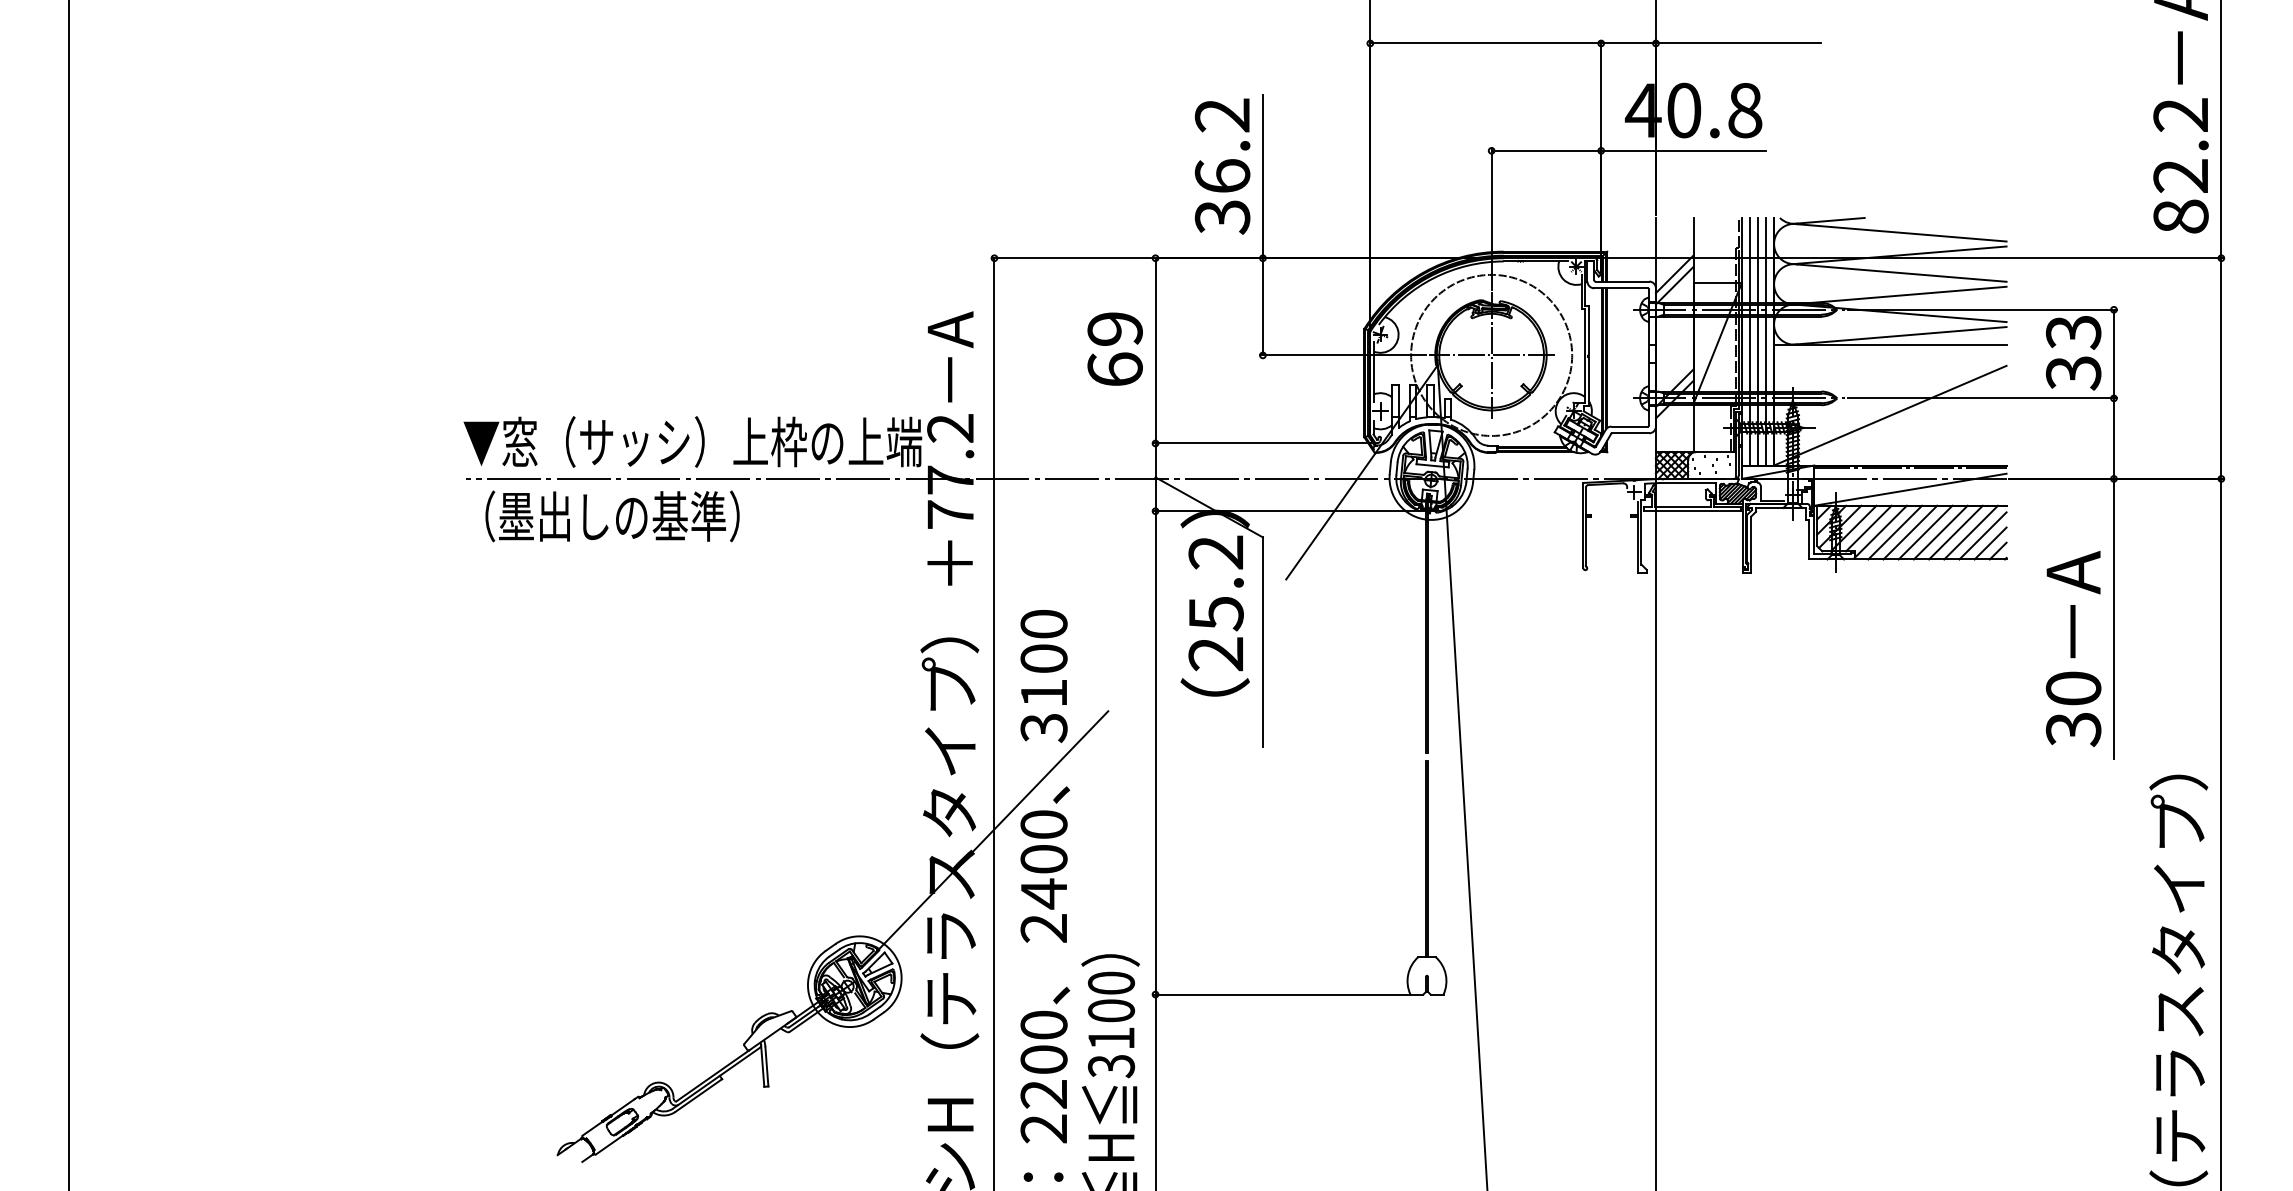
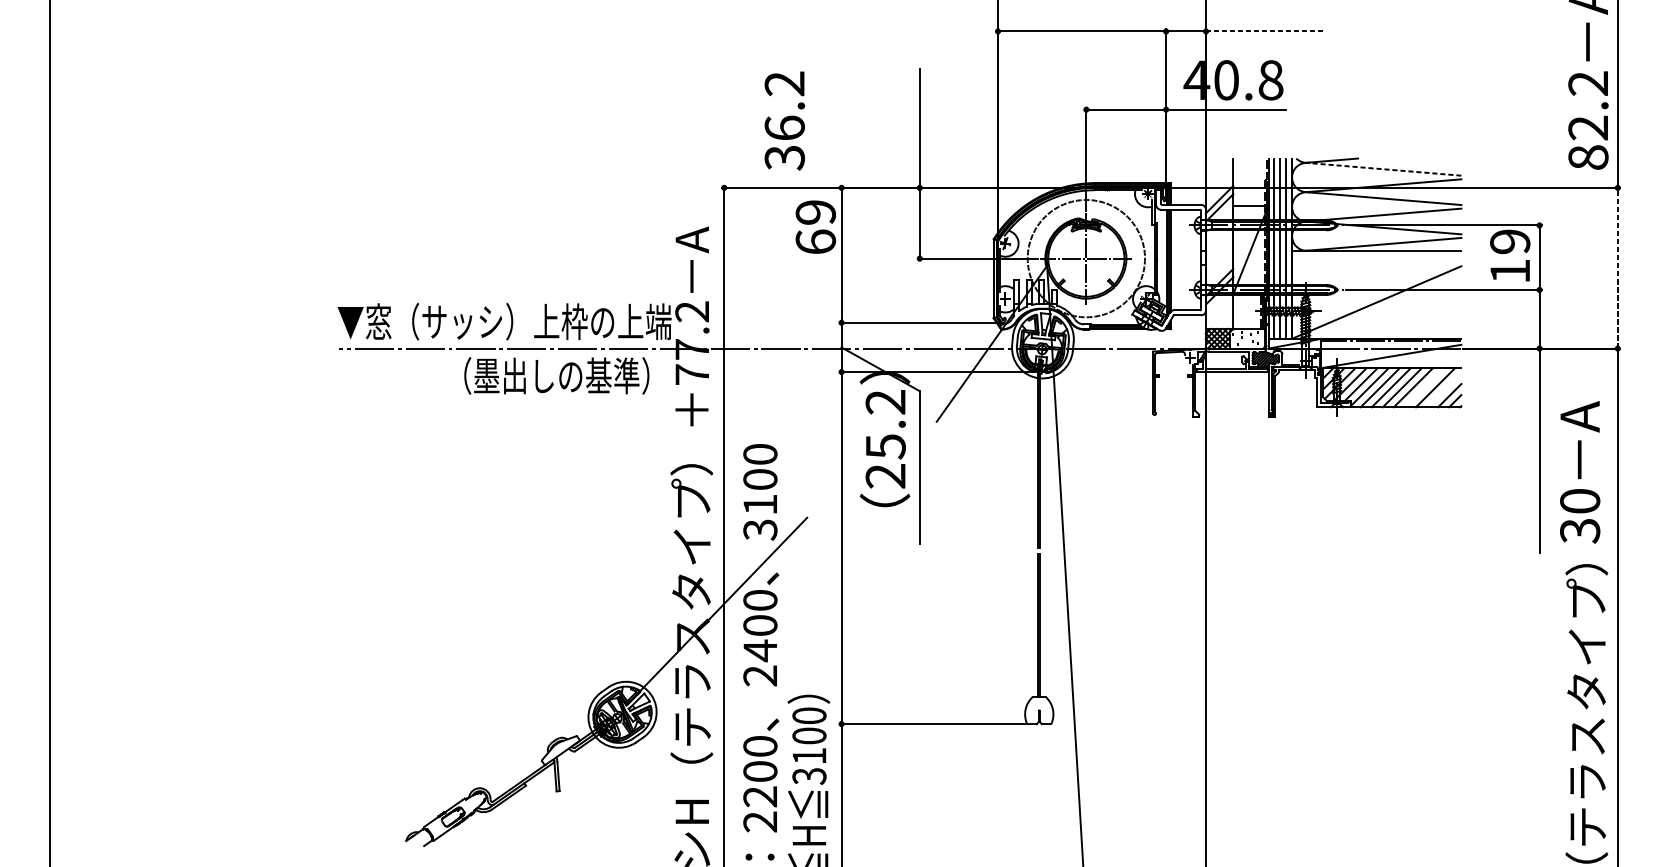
line: (1738, 43) -> (1266, 31), solid -> dashed
text: (1222, 166) -> (784, 121), moved
line: (1899, 232) -> (1383, 169), solid -> dashed
text: (1114, 348) -> (815, 226), moved
text: (2073, 352) -> (1510, 256), 33 -> 19
line: (2221, 368) -> (1617, 268), solid -> dashed
text: (612, 516) -> (556, 375), moved
line: (1955, 532) -> (1424, 387), removed
line: (1982, 535) -> (1443, 389), removed
text: (2073, 648) -> (1580, 472), moved

